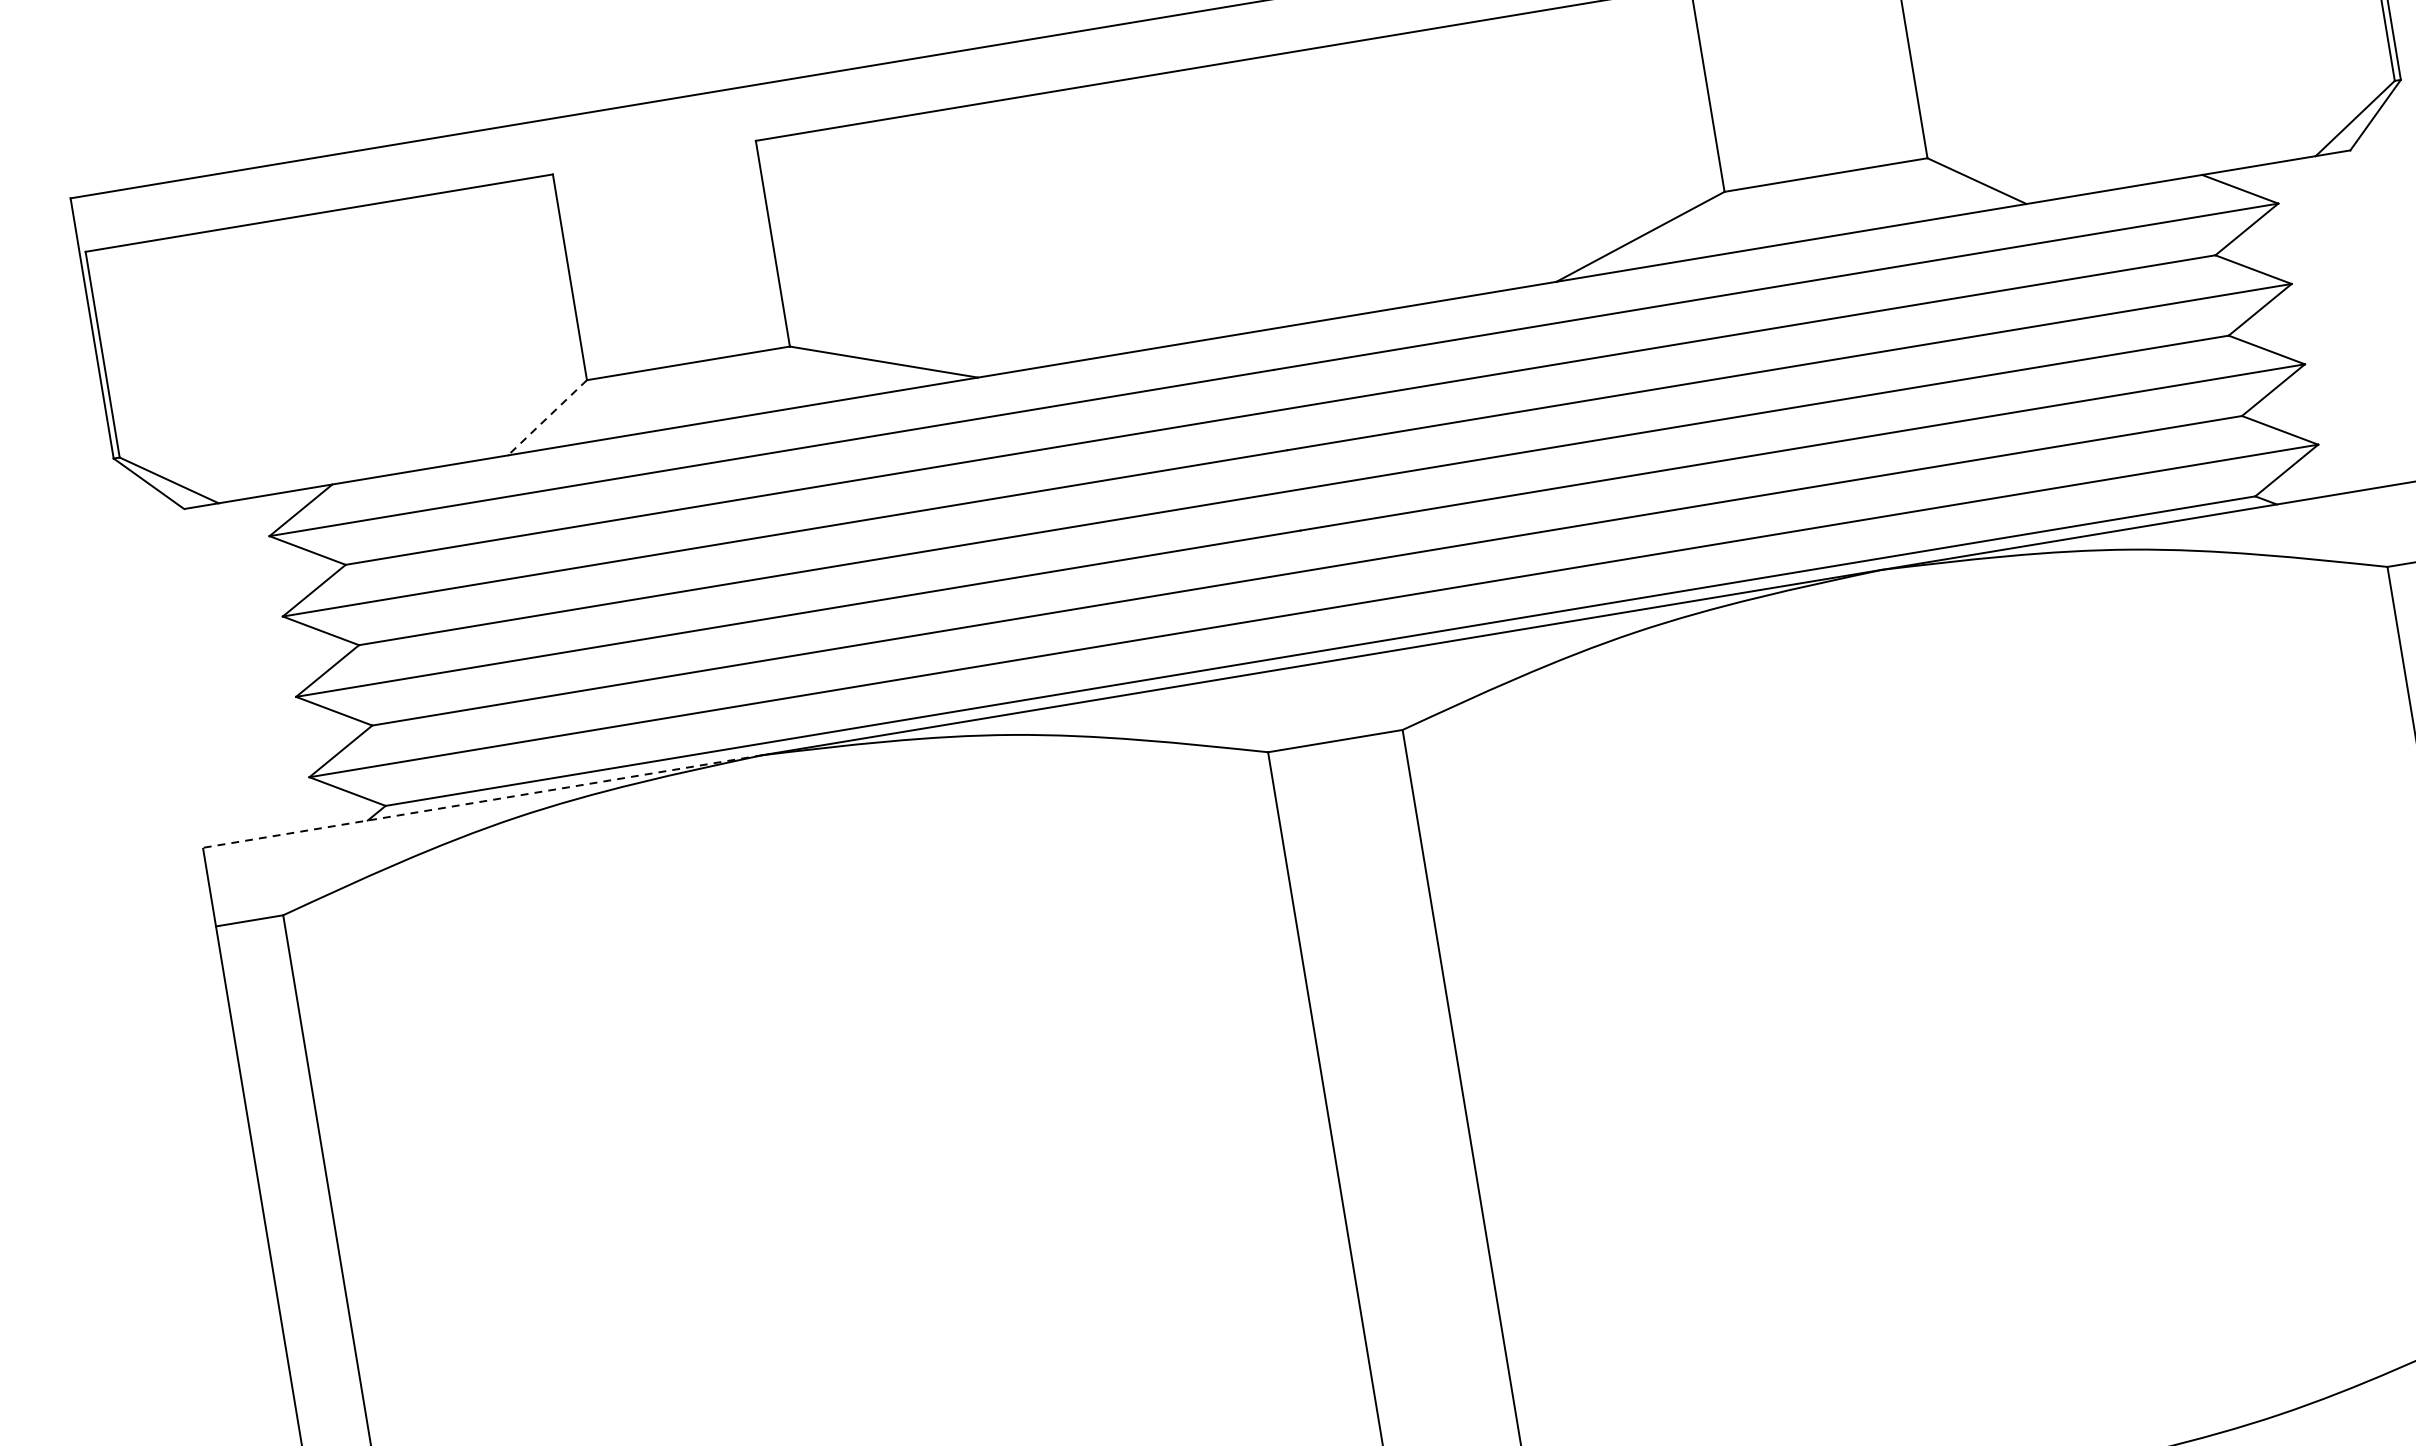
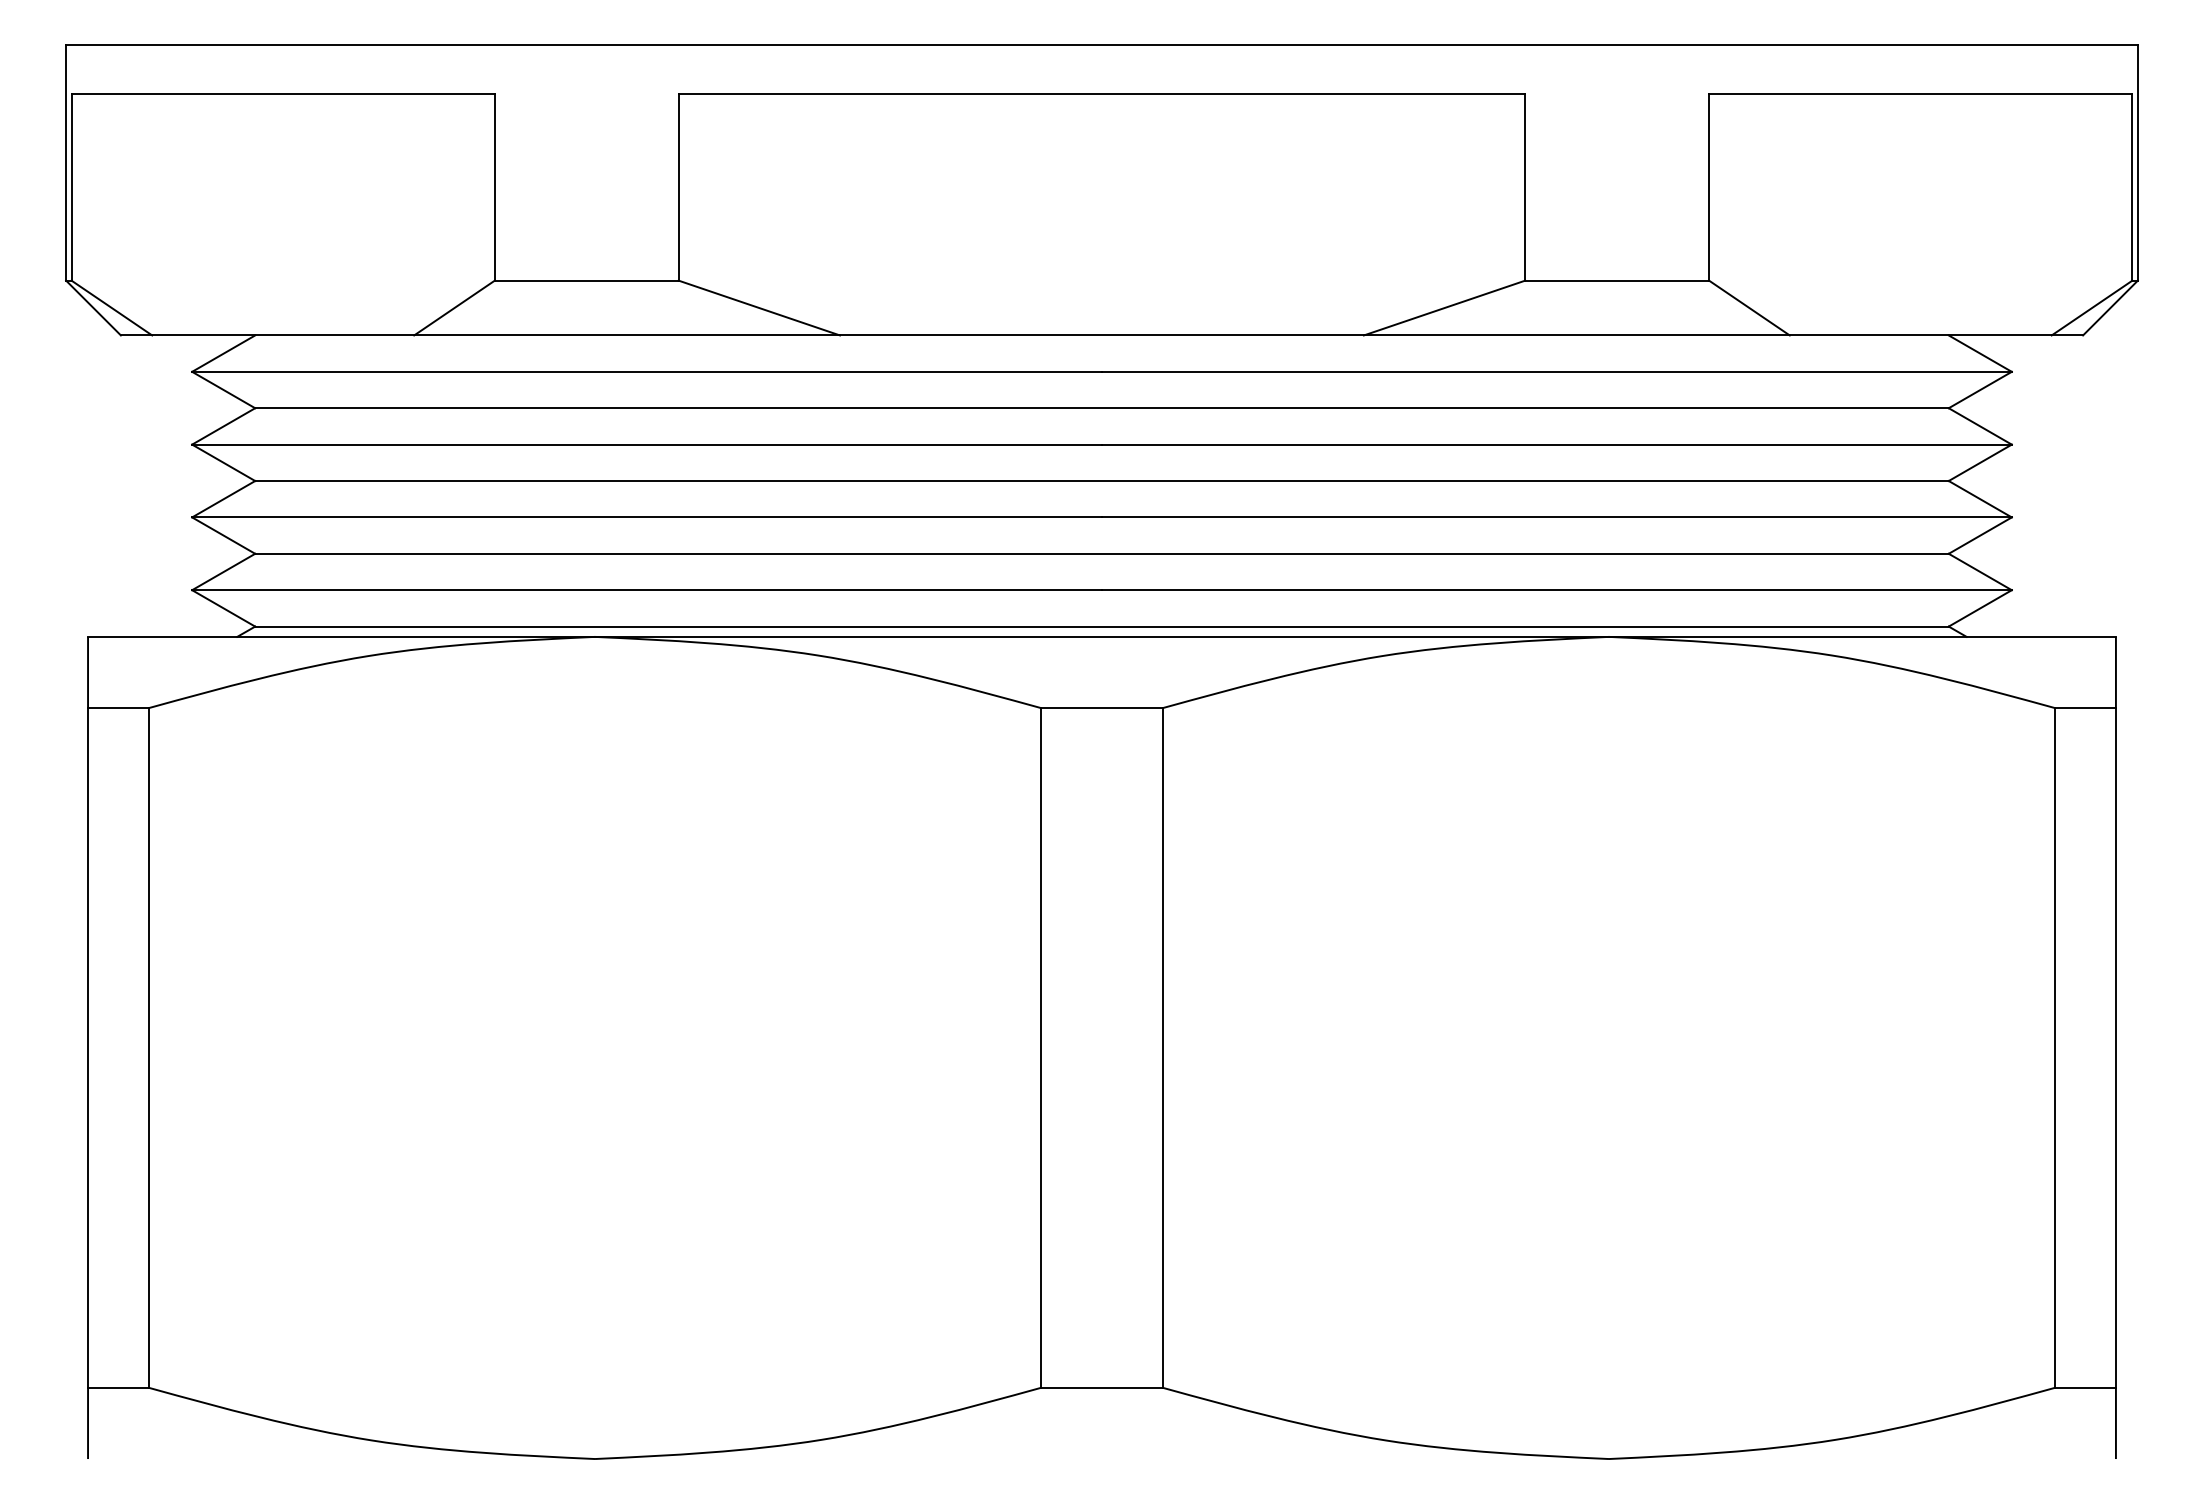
line: (547, 418) -> (454, 308), dashed -> solid
line: (482, 801) -> (341, 636), dashed -> solid

